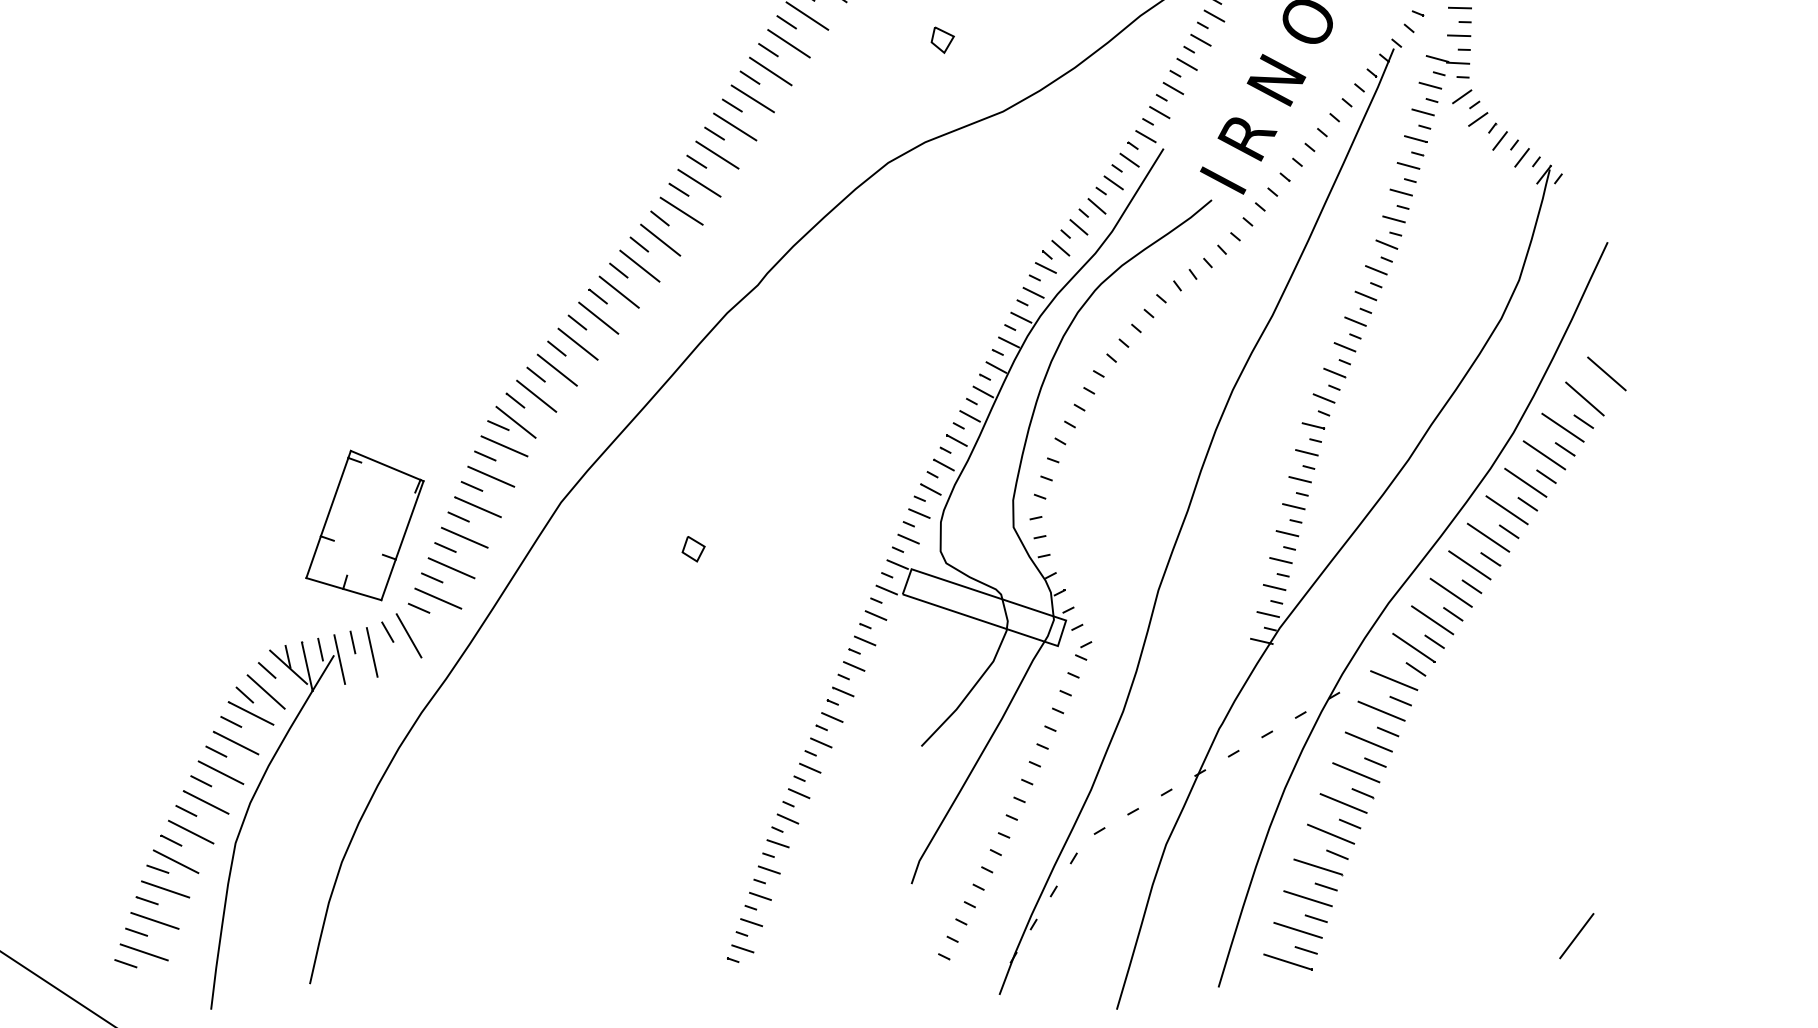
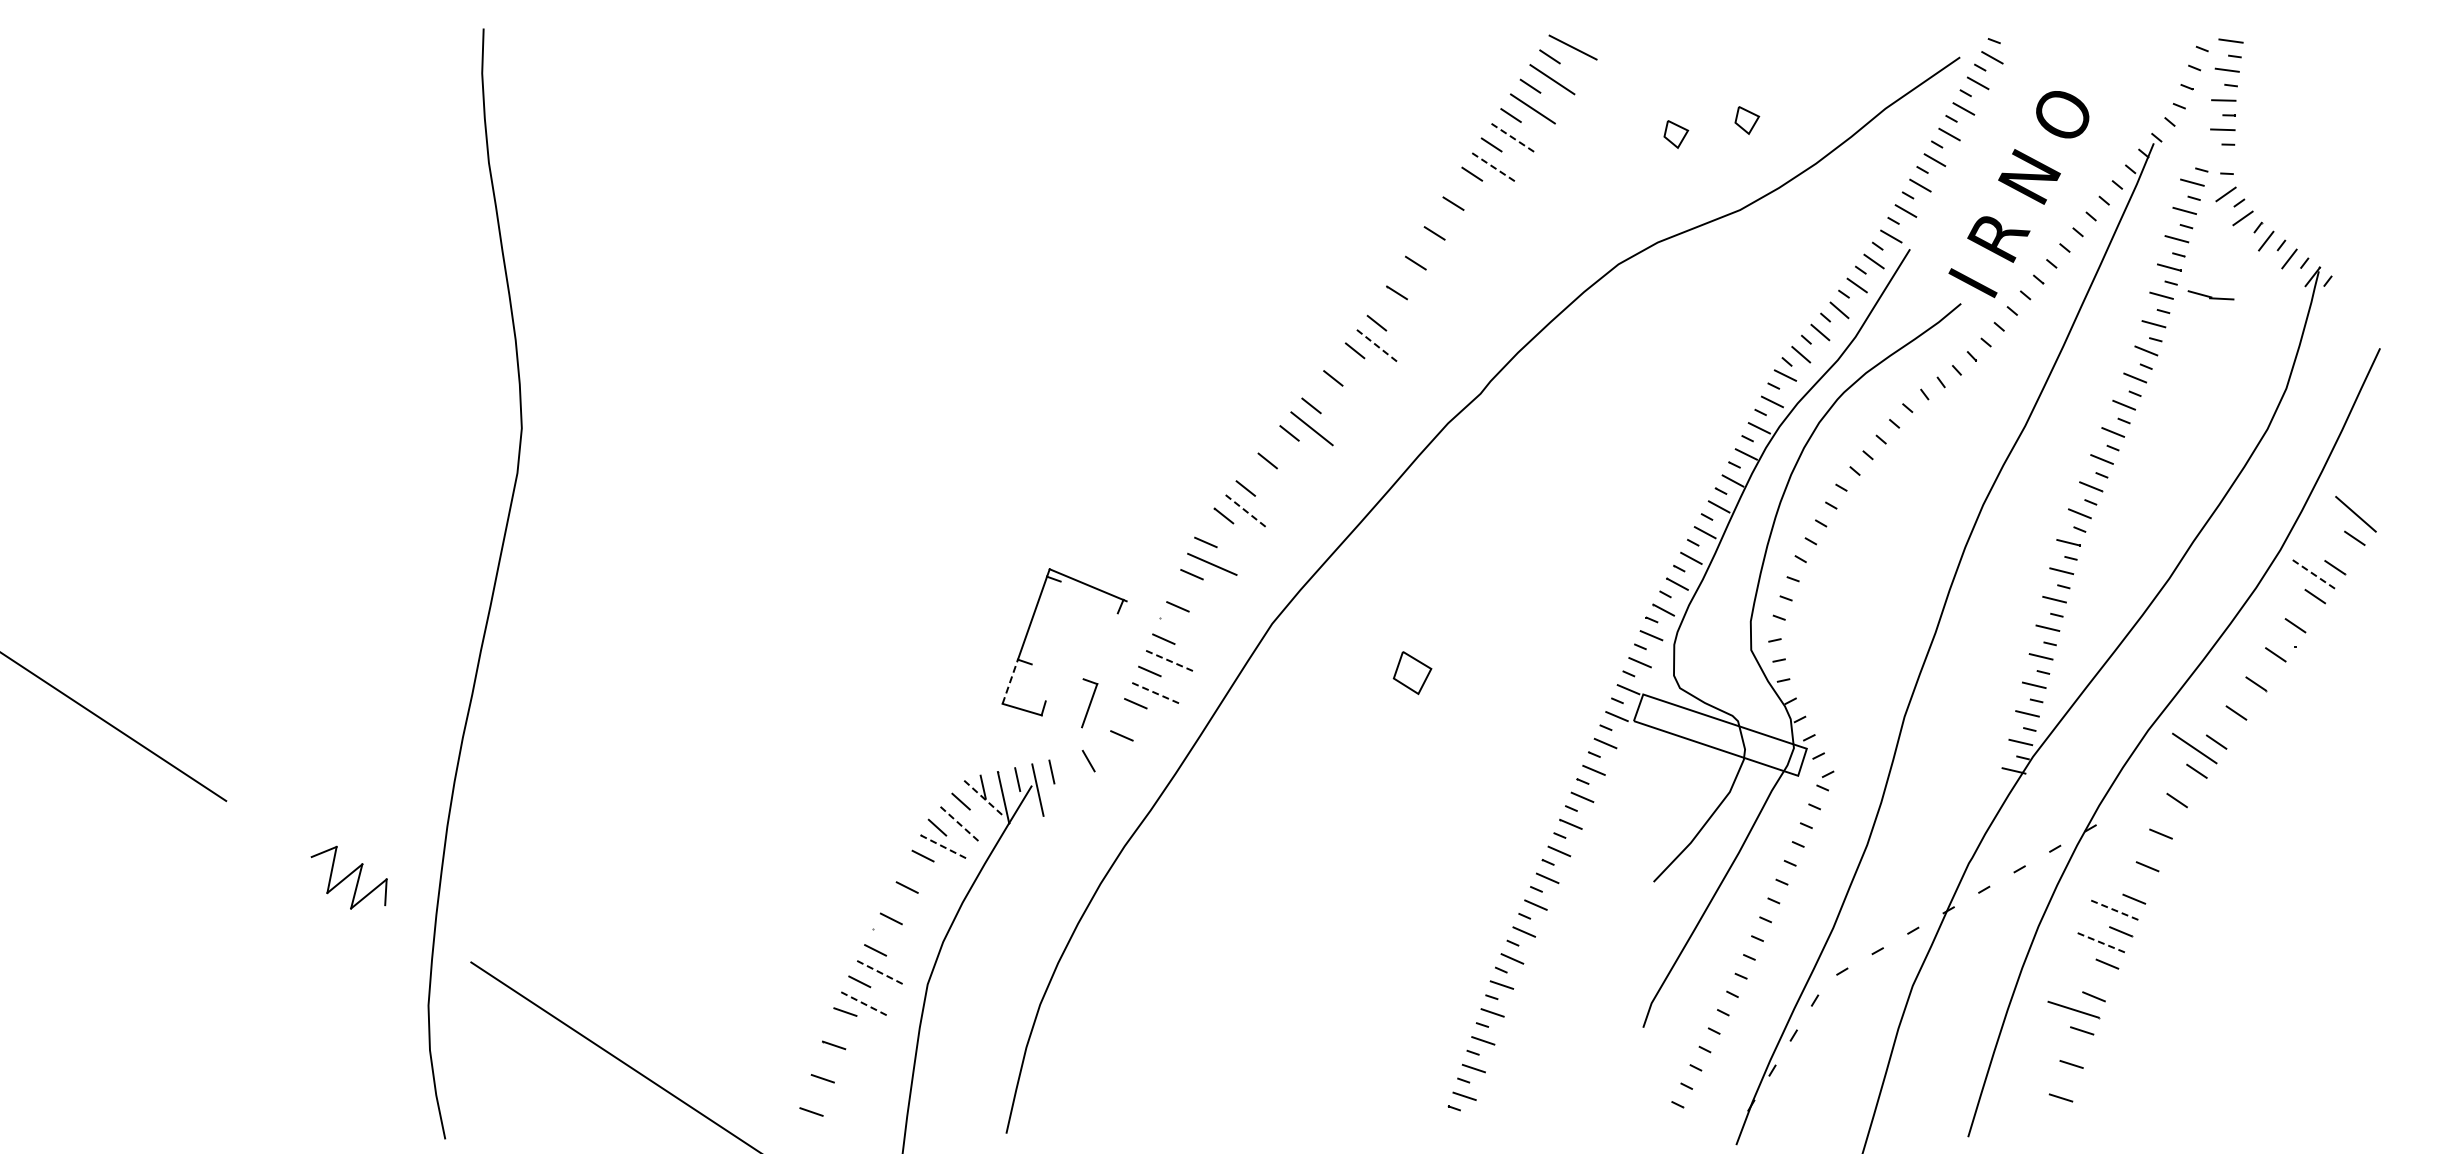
part: (1010, 26) -> (1747, 120), added
line: (789, 43) -> (1513, 138), solid -> dashed
part: (1447, 60) -> (2210, 295), moved
line: (771, 71) -> (1494, 167), solid -> dashed
line: (752, 98) -> (1474, 196), removed
line: (735, 127) -> (1456, 226), removed
line: (717, 154) -> (1437, 255), removed
line: (699, 182) -> (1418, 285), removed
line: (681, 211) -> (1399, 315), removed
line: (660, 240) -> (1377, 346), solid -> dashed
line: (639, 265) -> (1355, 373), removed
line: (618, 291) -> (1333, 400), removed
line: (577, 344) -> (1289, 456), removed
line: (556, 369) -> (1267, 483), removed
line: (1607, 373) -> (2379, 487), removed
line: (536, 396) -> (1246, 511), solid -> dashed
line: (515, 421) -> (1224, 538), removed
line: (1562, 427) -> (2332, 544), removed
line: (1543, 454) -> (2312, 573), solid -> dashed
line: (491, 476) -> (1198, 596), removed
line: (1525, 482) -> (2293, 602), removed
line: (478, 506) -> (1184, 628), removed
line: (1506, 509) -> (2273, 631), removed
line: (409, 520) -> (1111, 642), removed
line: (1488, 537) -> (2253, 660), removed
line: (464, 538) -> (1170, 661), solid -> dashed
part: (693, 549) -> (1412, 673), size x1.6
line: (313, 556) -> (1010, 681), solid -> dashed
line: (1469, 565) -> (2233, 690), removed
line: (451, 568) -> (1156, 693), solid -> dashed
line: (1451, 592) -> (2214, 719), removed
line: (362, 594) -> (1061, 721), removed
line: (438, 598) -> (1142, 725), removed
line: (409, 635) -> (1111, 764), removed
line: (1413, 647) -> (2174, 777), removed
line: (371, 652) -> (1071, 782), removed
line: (289, 667) -> (984, 798), solid -> dashed
line: (1393, 680) -> (2153, 812), removed
line: (266, 692) -> (960, 824), solid -> dashed
line: (1381, 710) -> (2140, 844), removed
line: (251, 713) -> (944, 847), solid -> dashed
line: (1368, 742) -> (2126, 877), removed
line: (235, 743) -> (927, 878), removed
line: (220, 772) -> (911, 909), removed
line: (1355, 772) -> (2113, 909), solid -> dashed
line: (206, 802) -> (896, 941), removed
line: (1343, 803) -> (2100, 942), solid -> dashed
line: (191, 832) -> (881, 973), solid -> dashed
line: (1330, 834) -> (2086, 975), removed
line: (176, 862) -> (865, 1004), solid -> dashed
line: (165, 888) -> (853, 1032), removed
line: (1307, 898) -> (2062, 1043), removed
line: (155, 920) -> (842, 1066), removed
line: (1298, 930) -> (2052, 1076), removed
line: (1575, 935) -> (2346, 1082), removed
line: (143, 951) -> (830, 1099), removed
line: (1287, 962) -> (2041, 1110), removed

